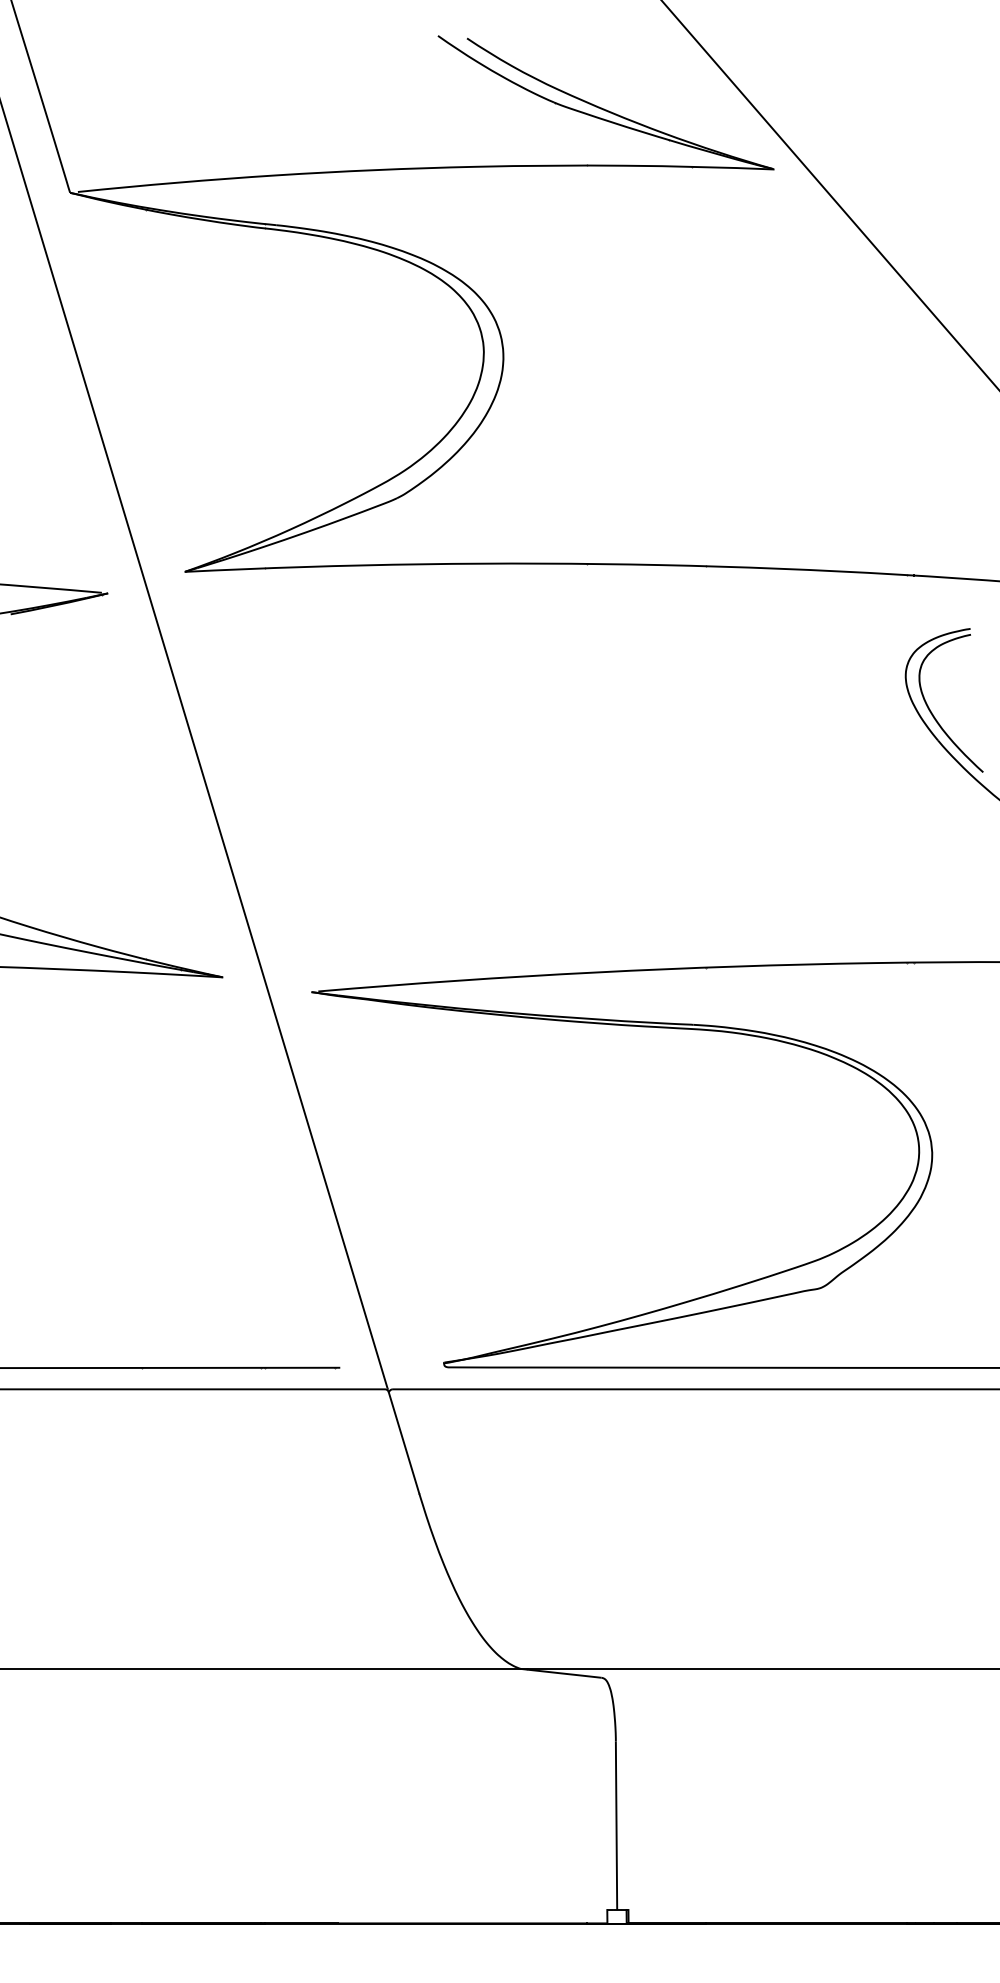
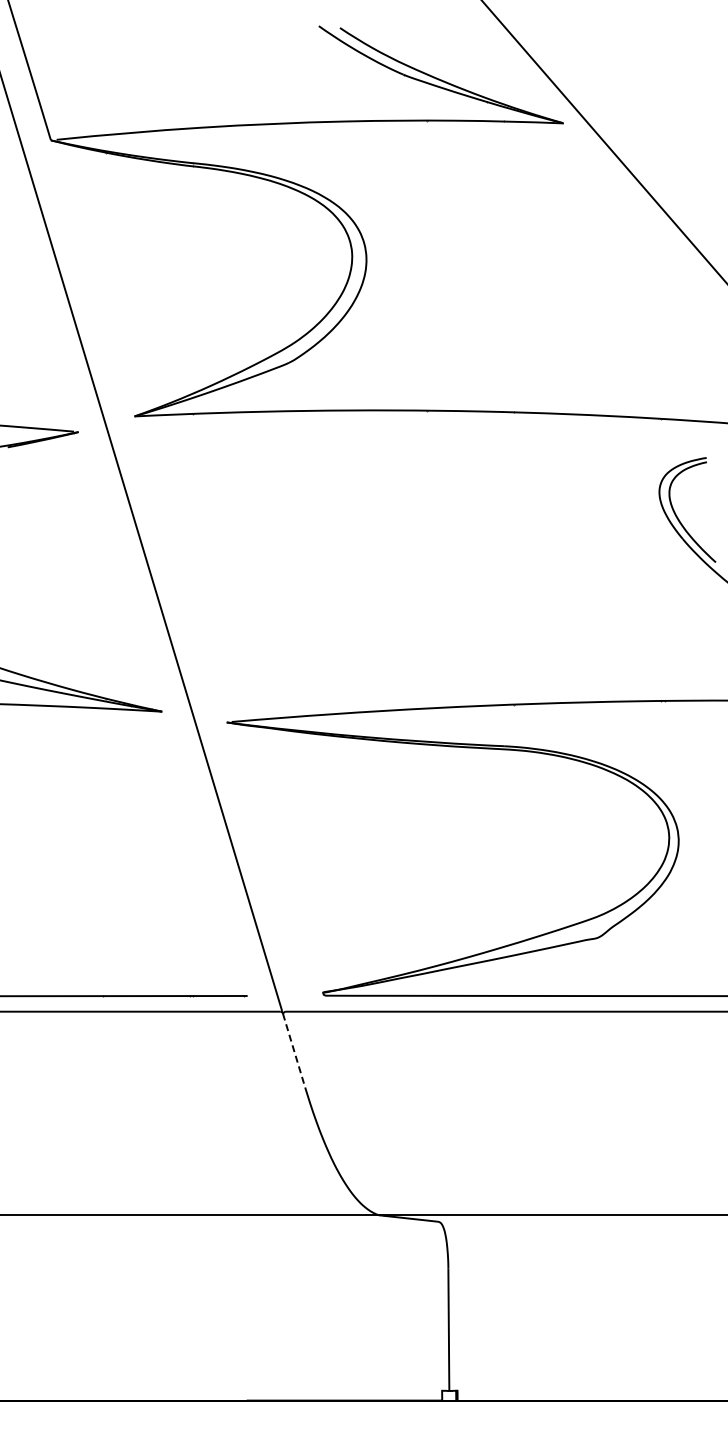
line: (404, 1442) -> (294, 1050), solid -> dashed

